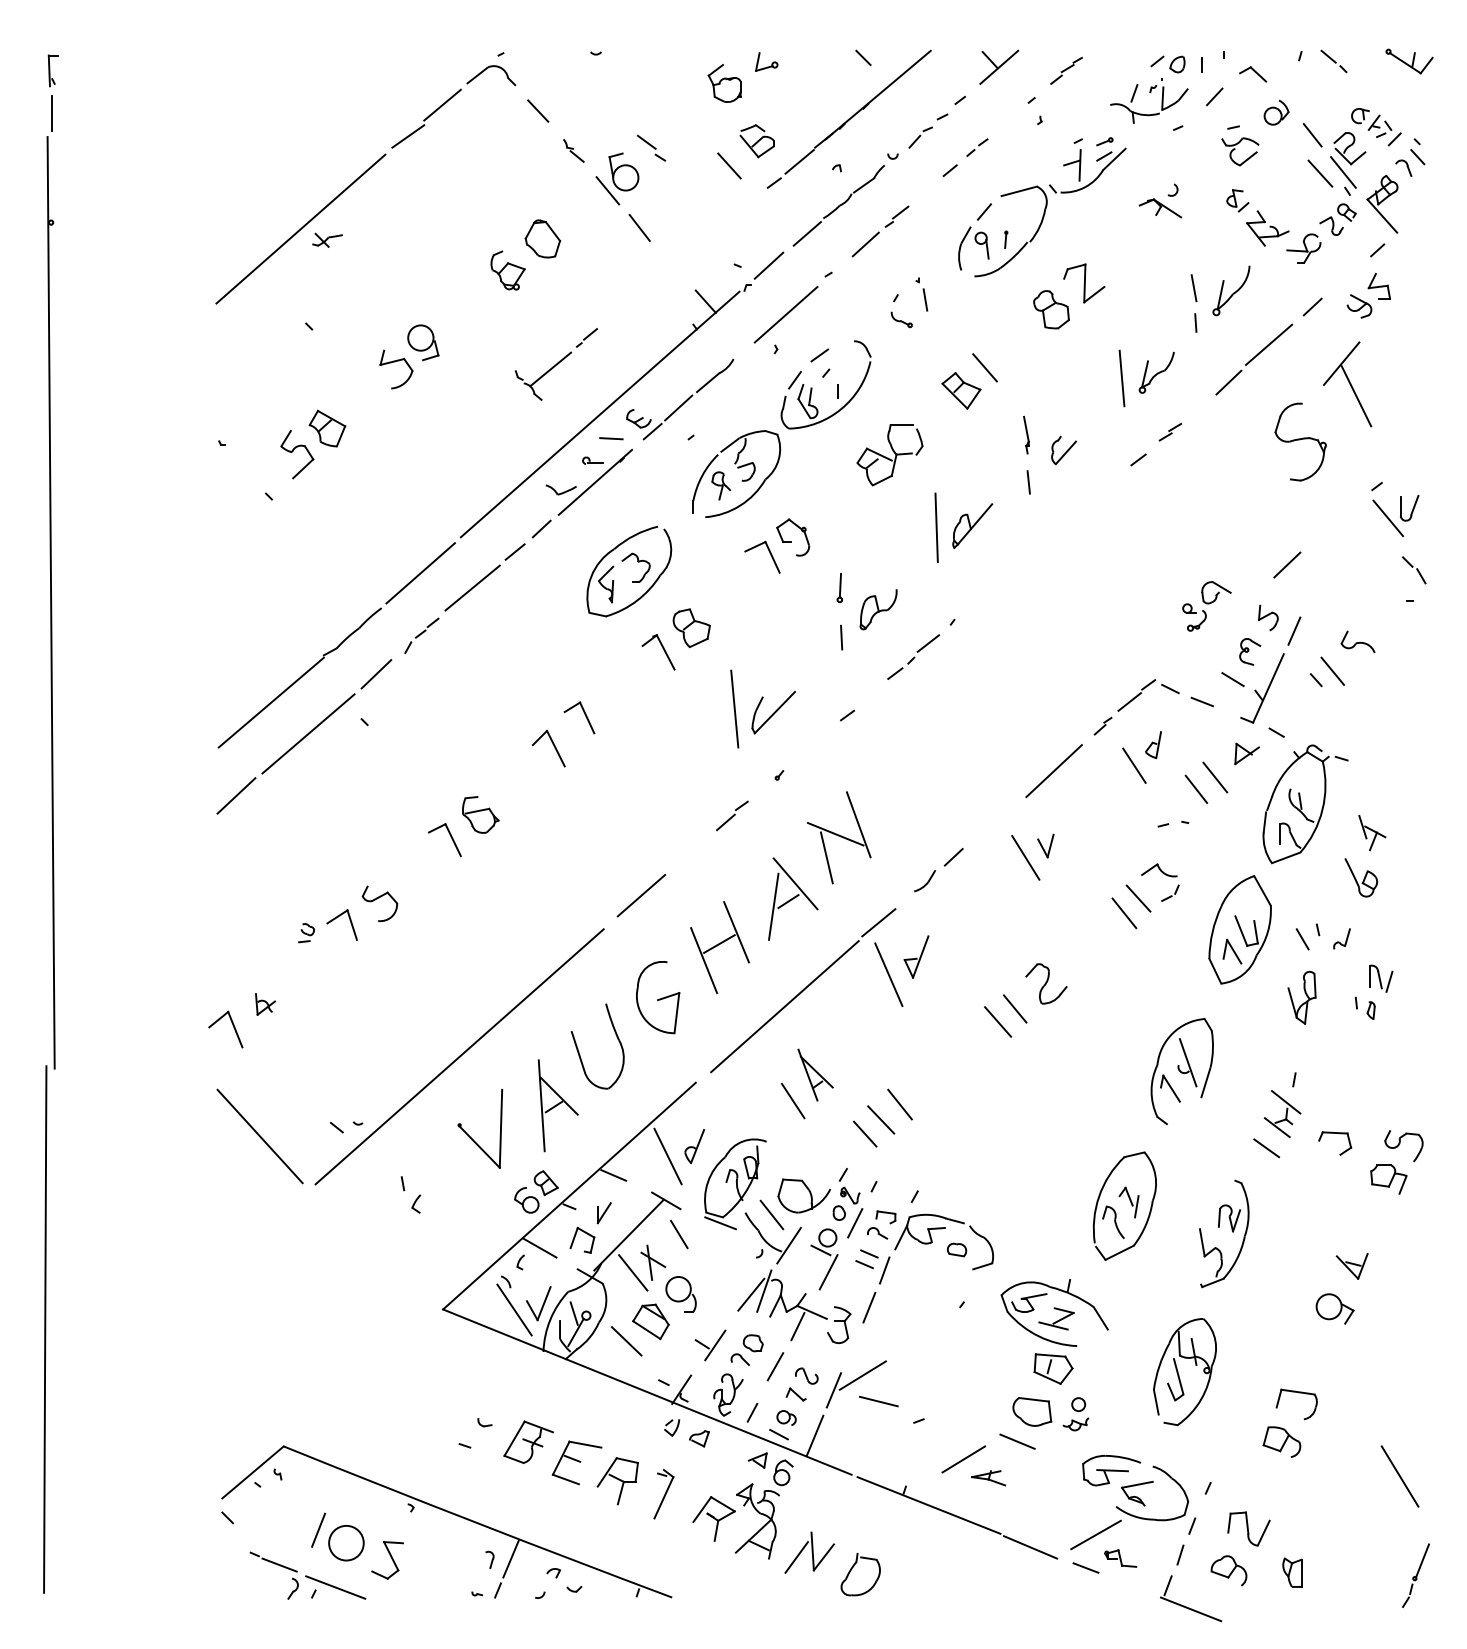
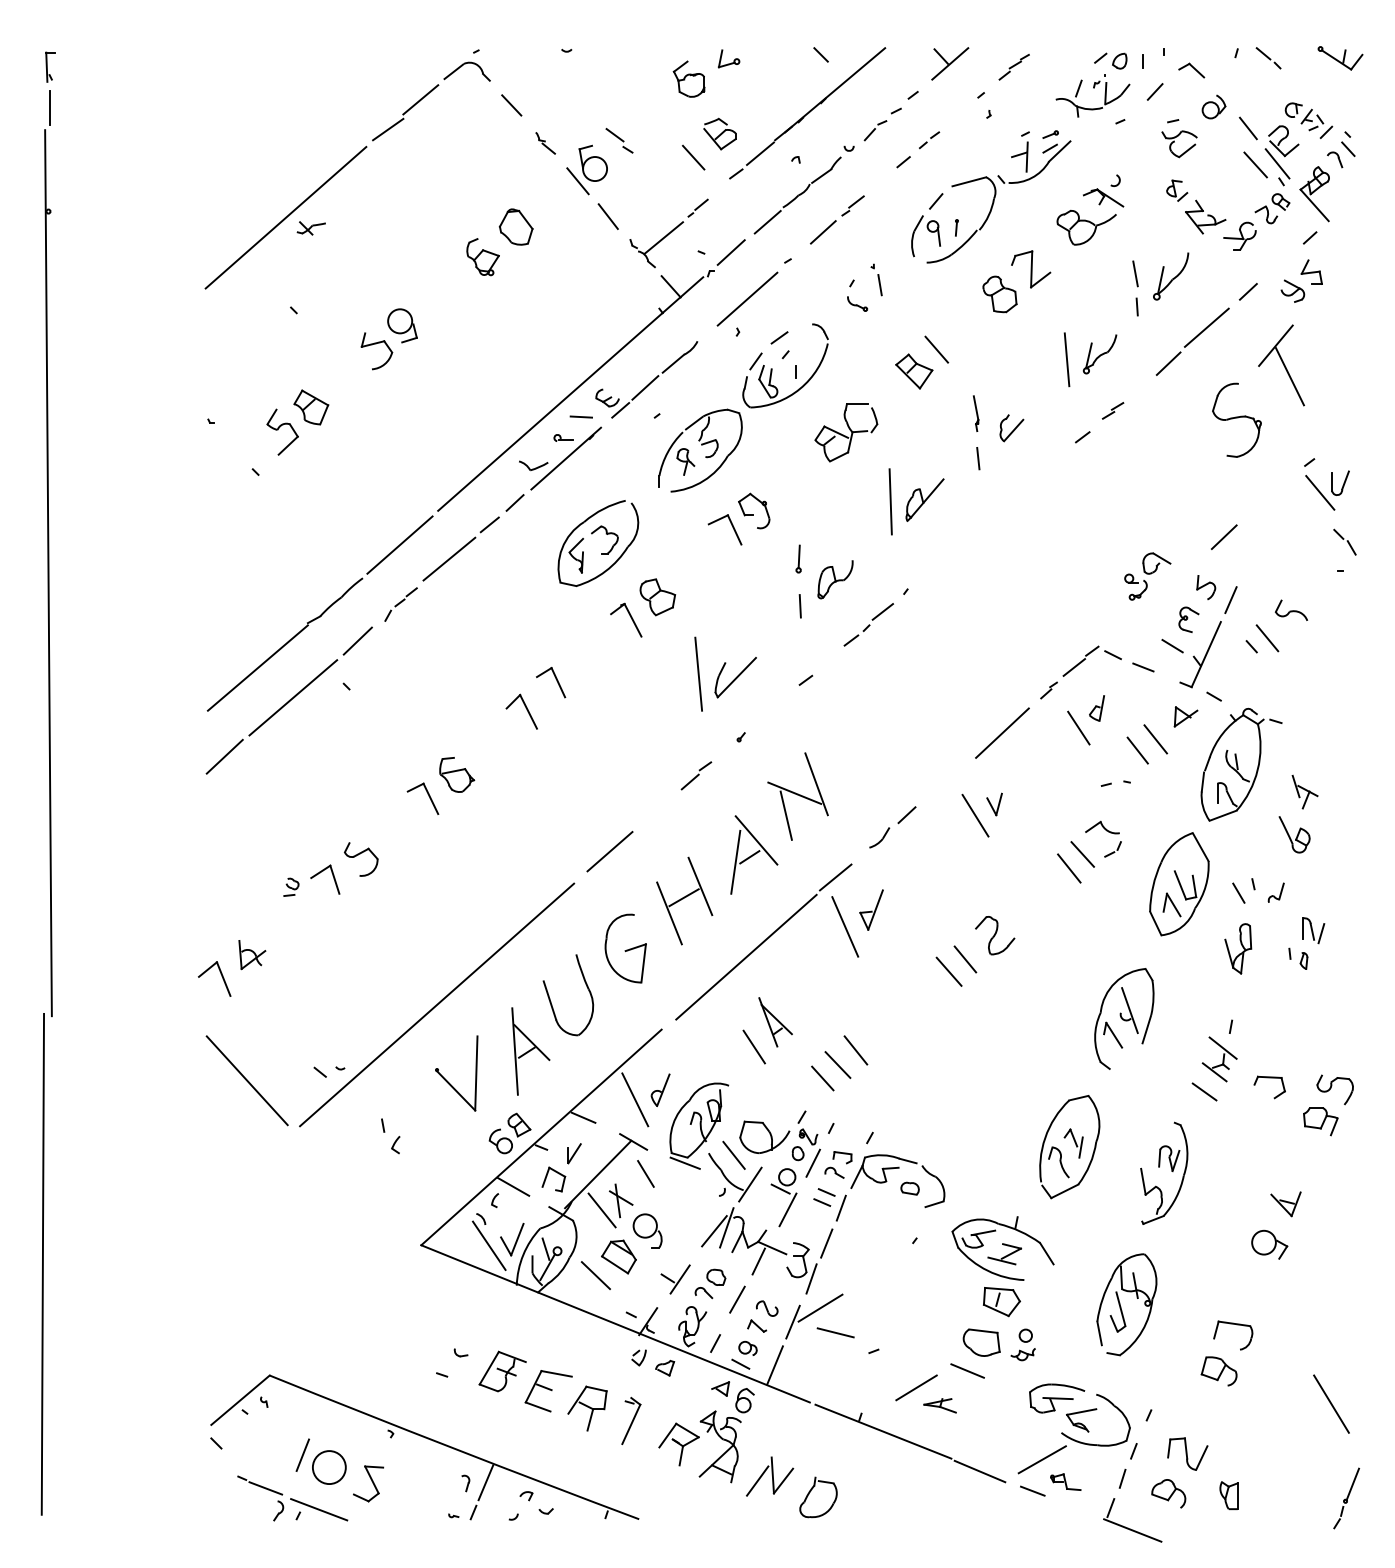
part: (1142, 239) -> (1086, 227), added
part: (555, 364) -> (668, 233), moved
part: (265, 1004) -> (252, 955), size x1.43
line: (853, 1344) -> (811, 1278), added

